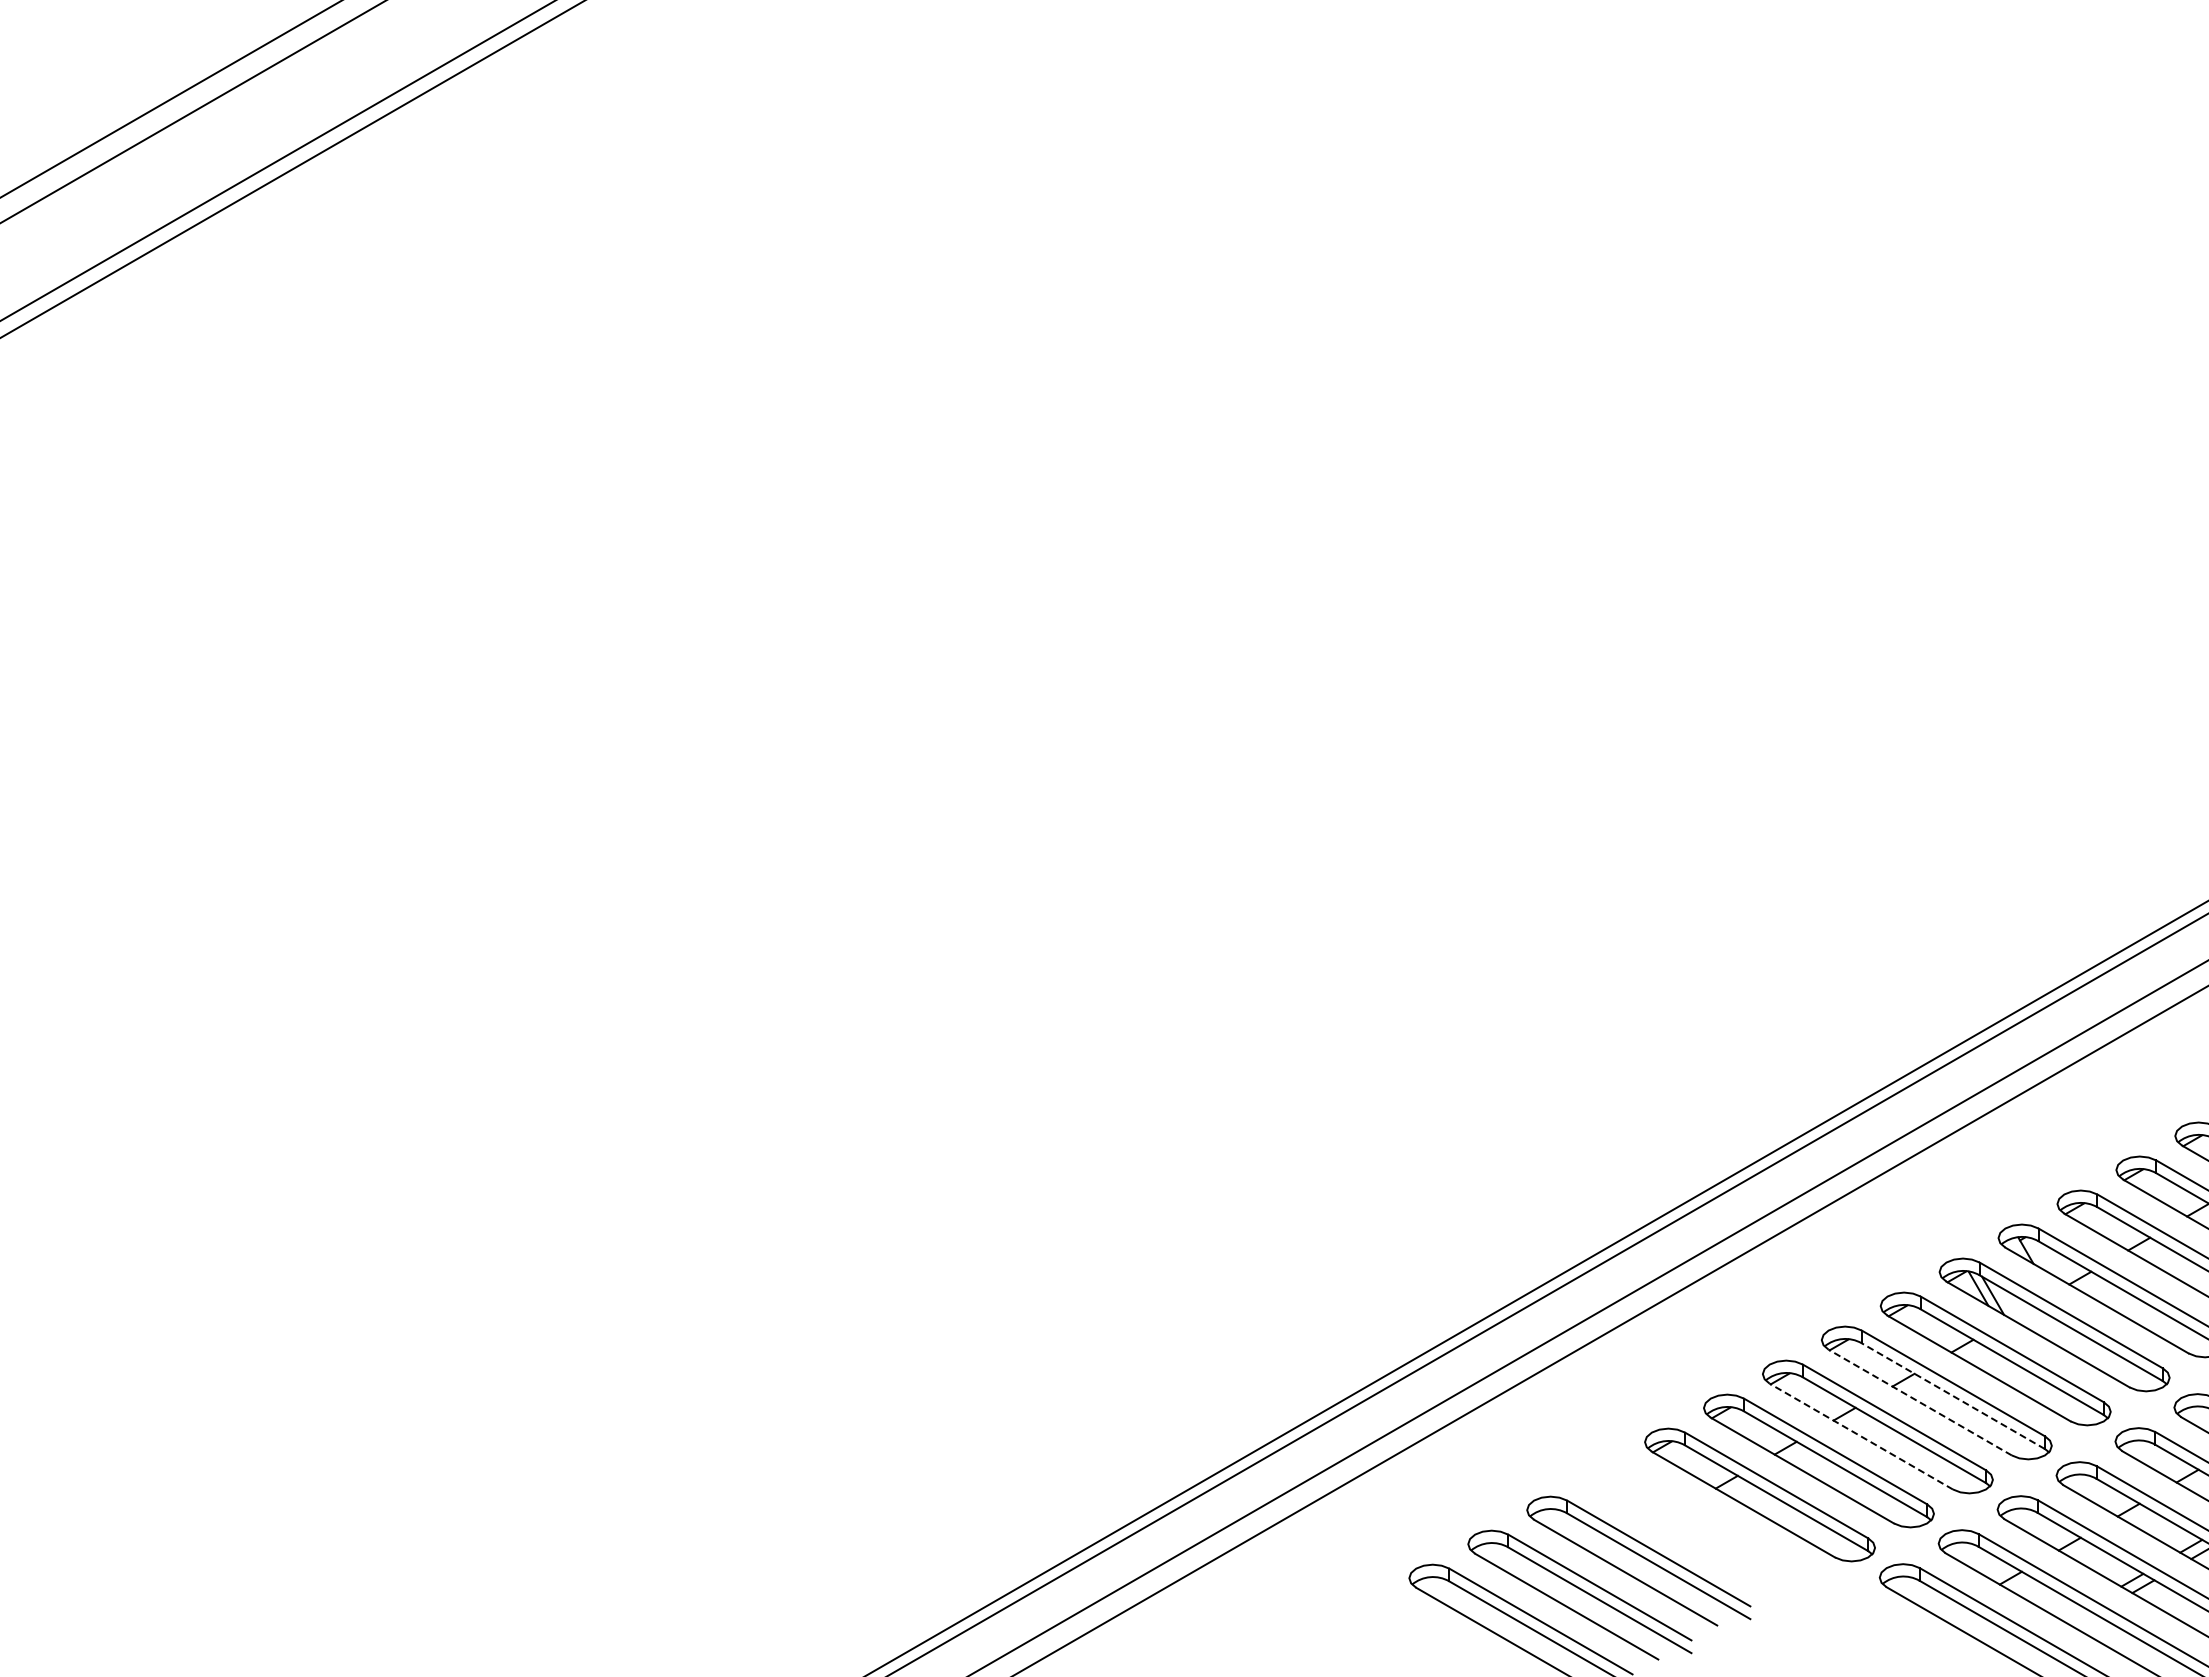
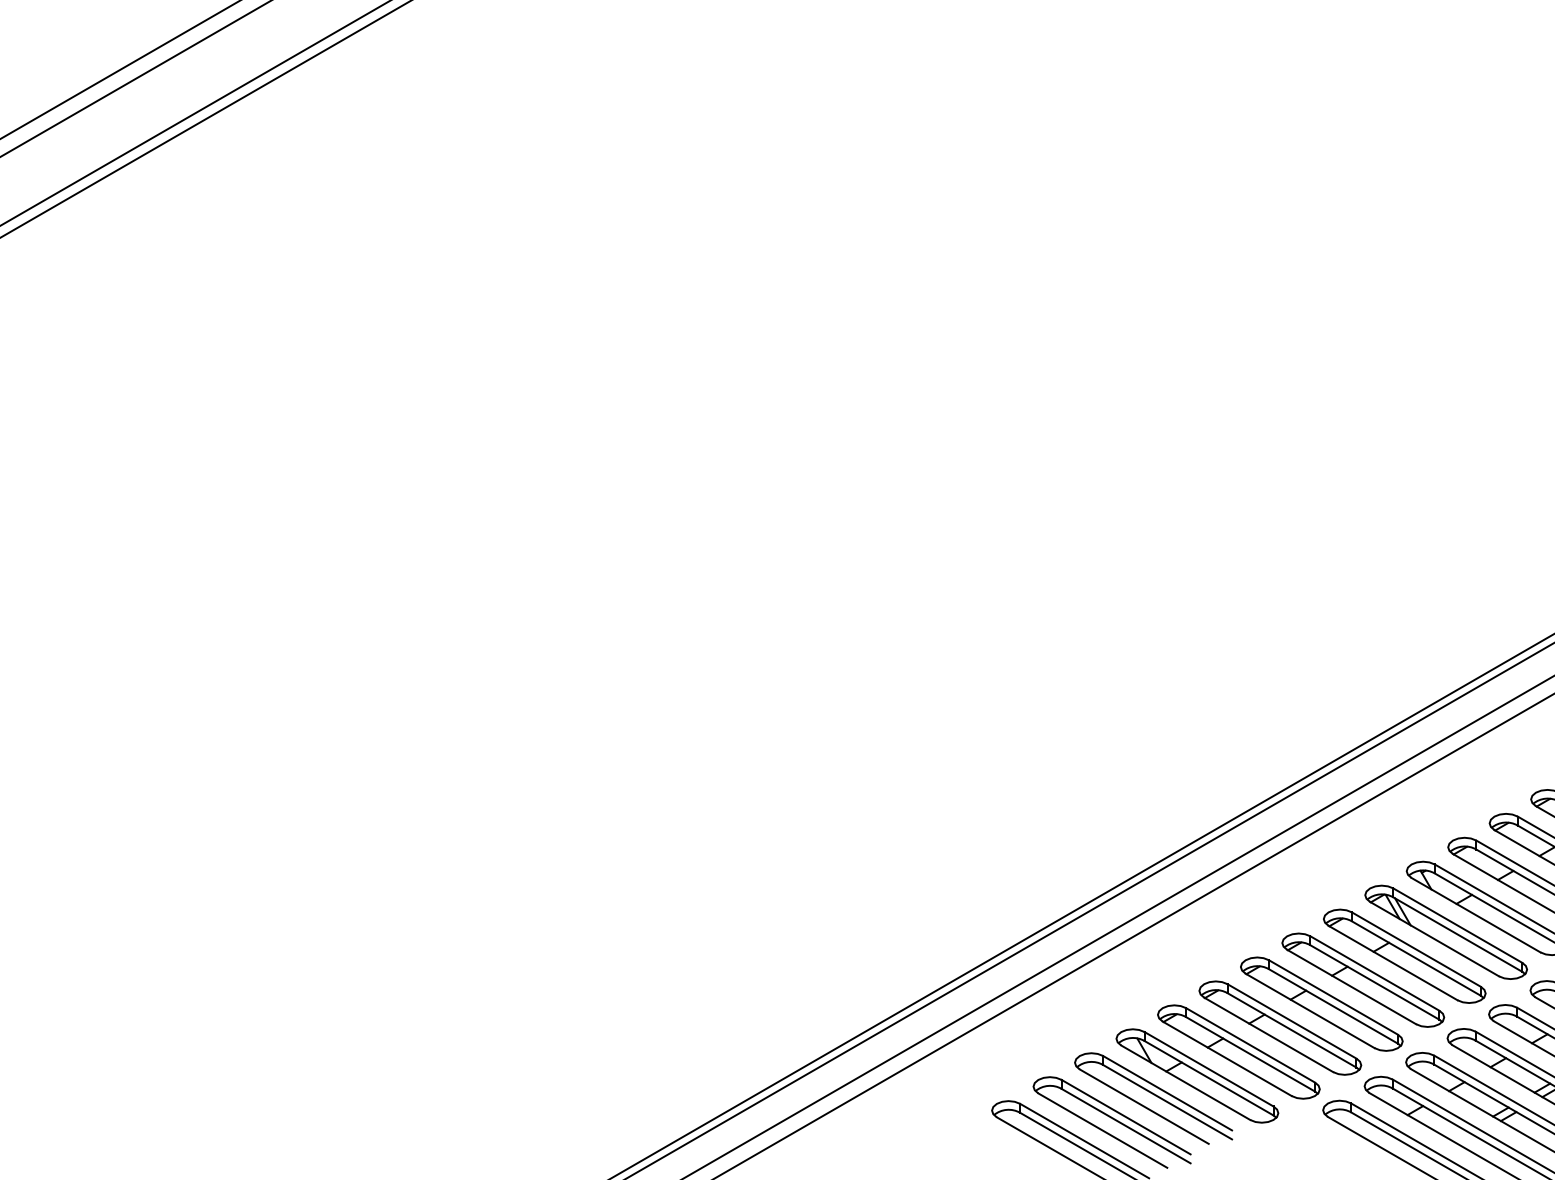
line: (1953, 1396) -> (1375, 982), dashed -> solid
line: (1920, 1402) -> (1351, 986), dashed -> solid
line: (1861, 1436) -> (1310, 1010), dashed -> solid
part: (1700, 1528) -> (1196, 1075), added

